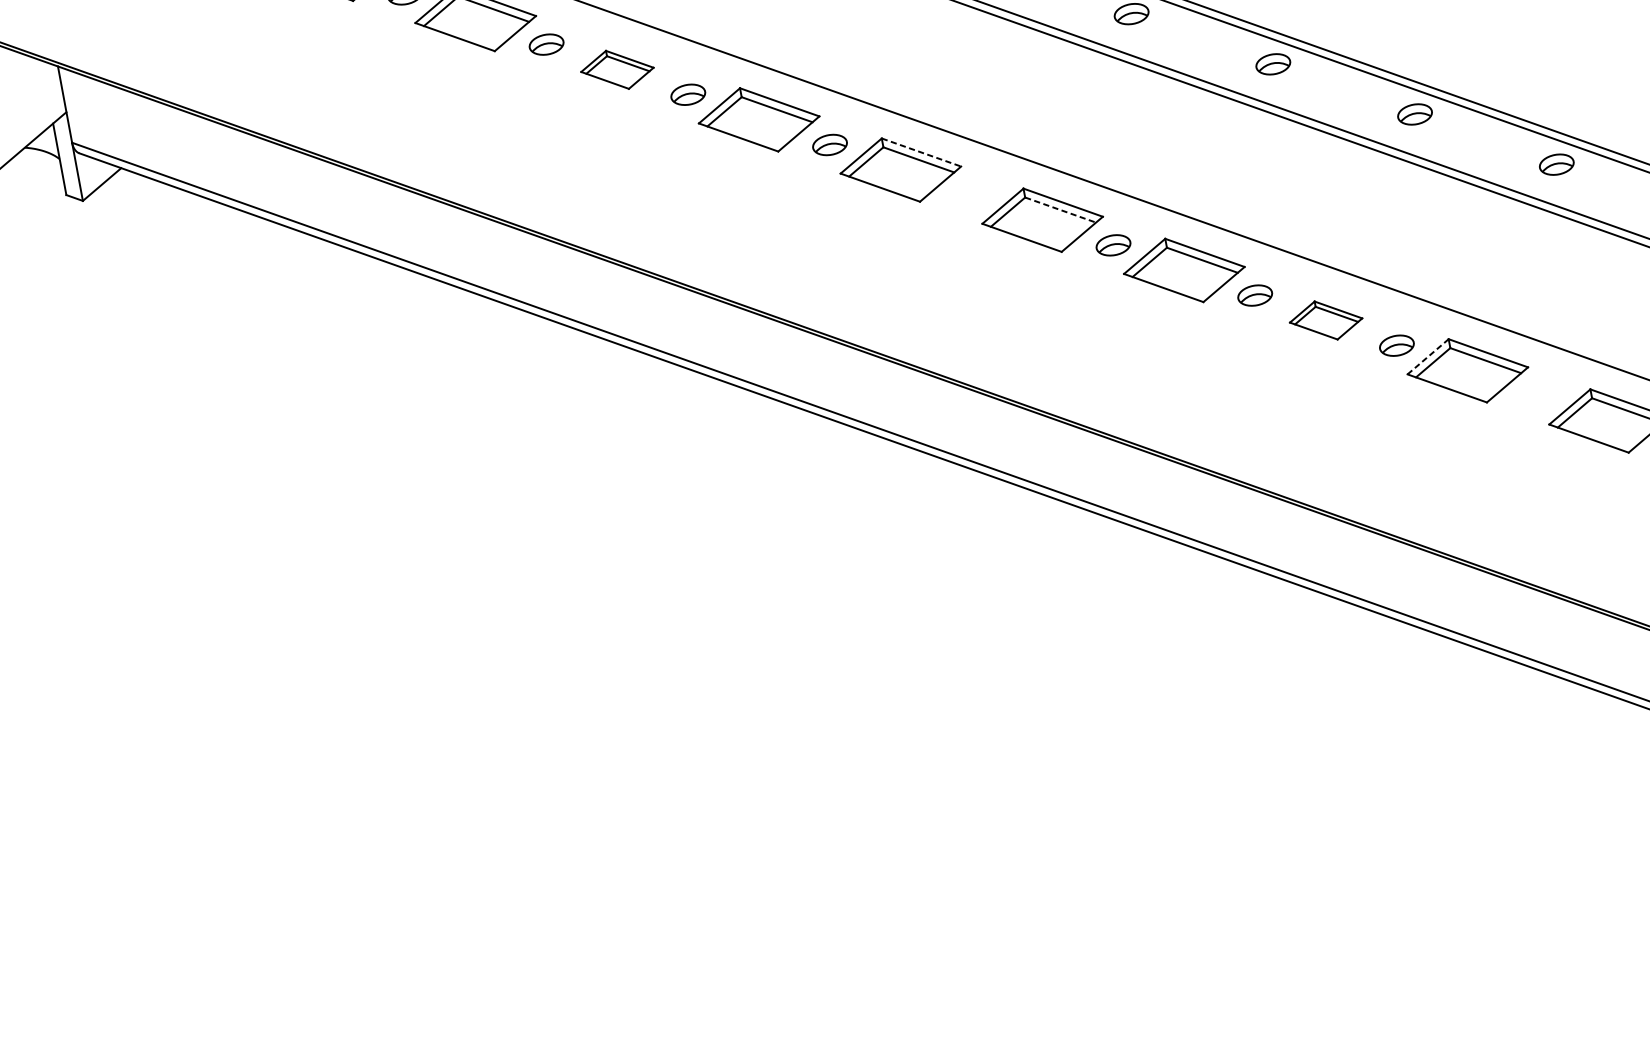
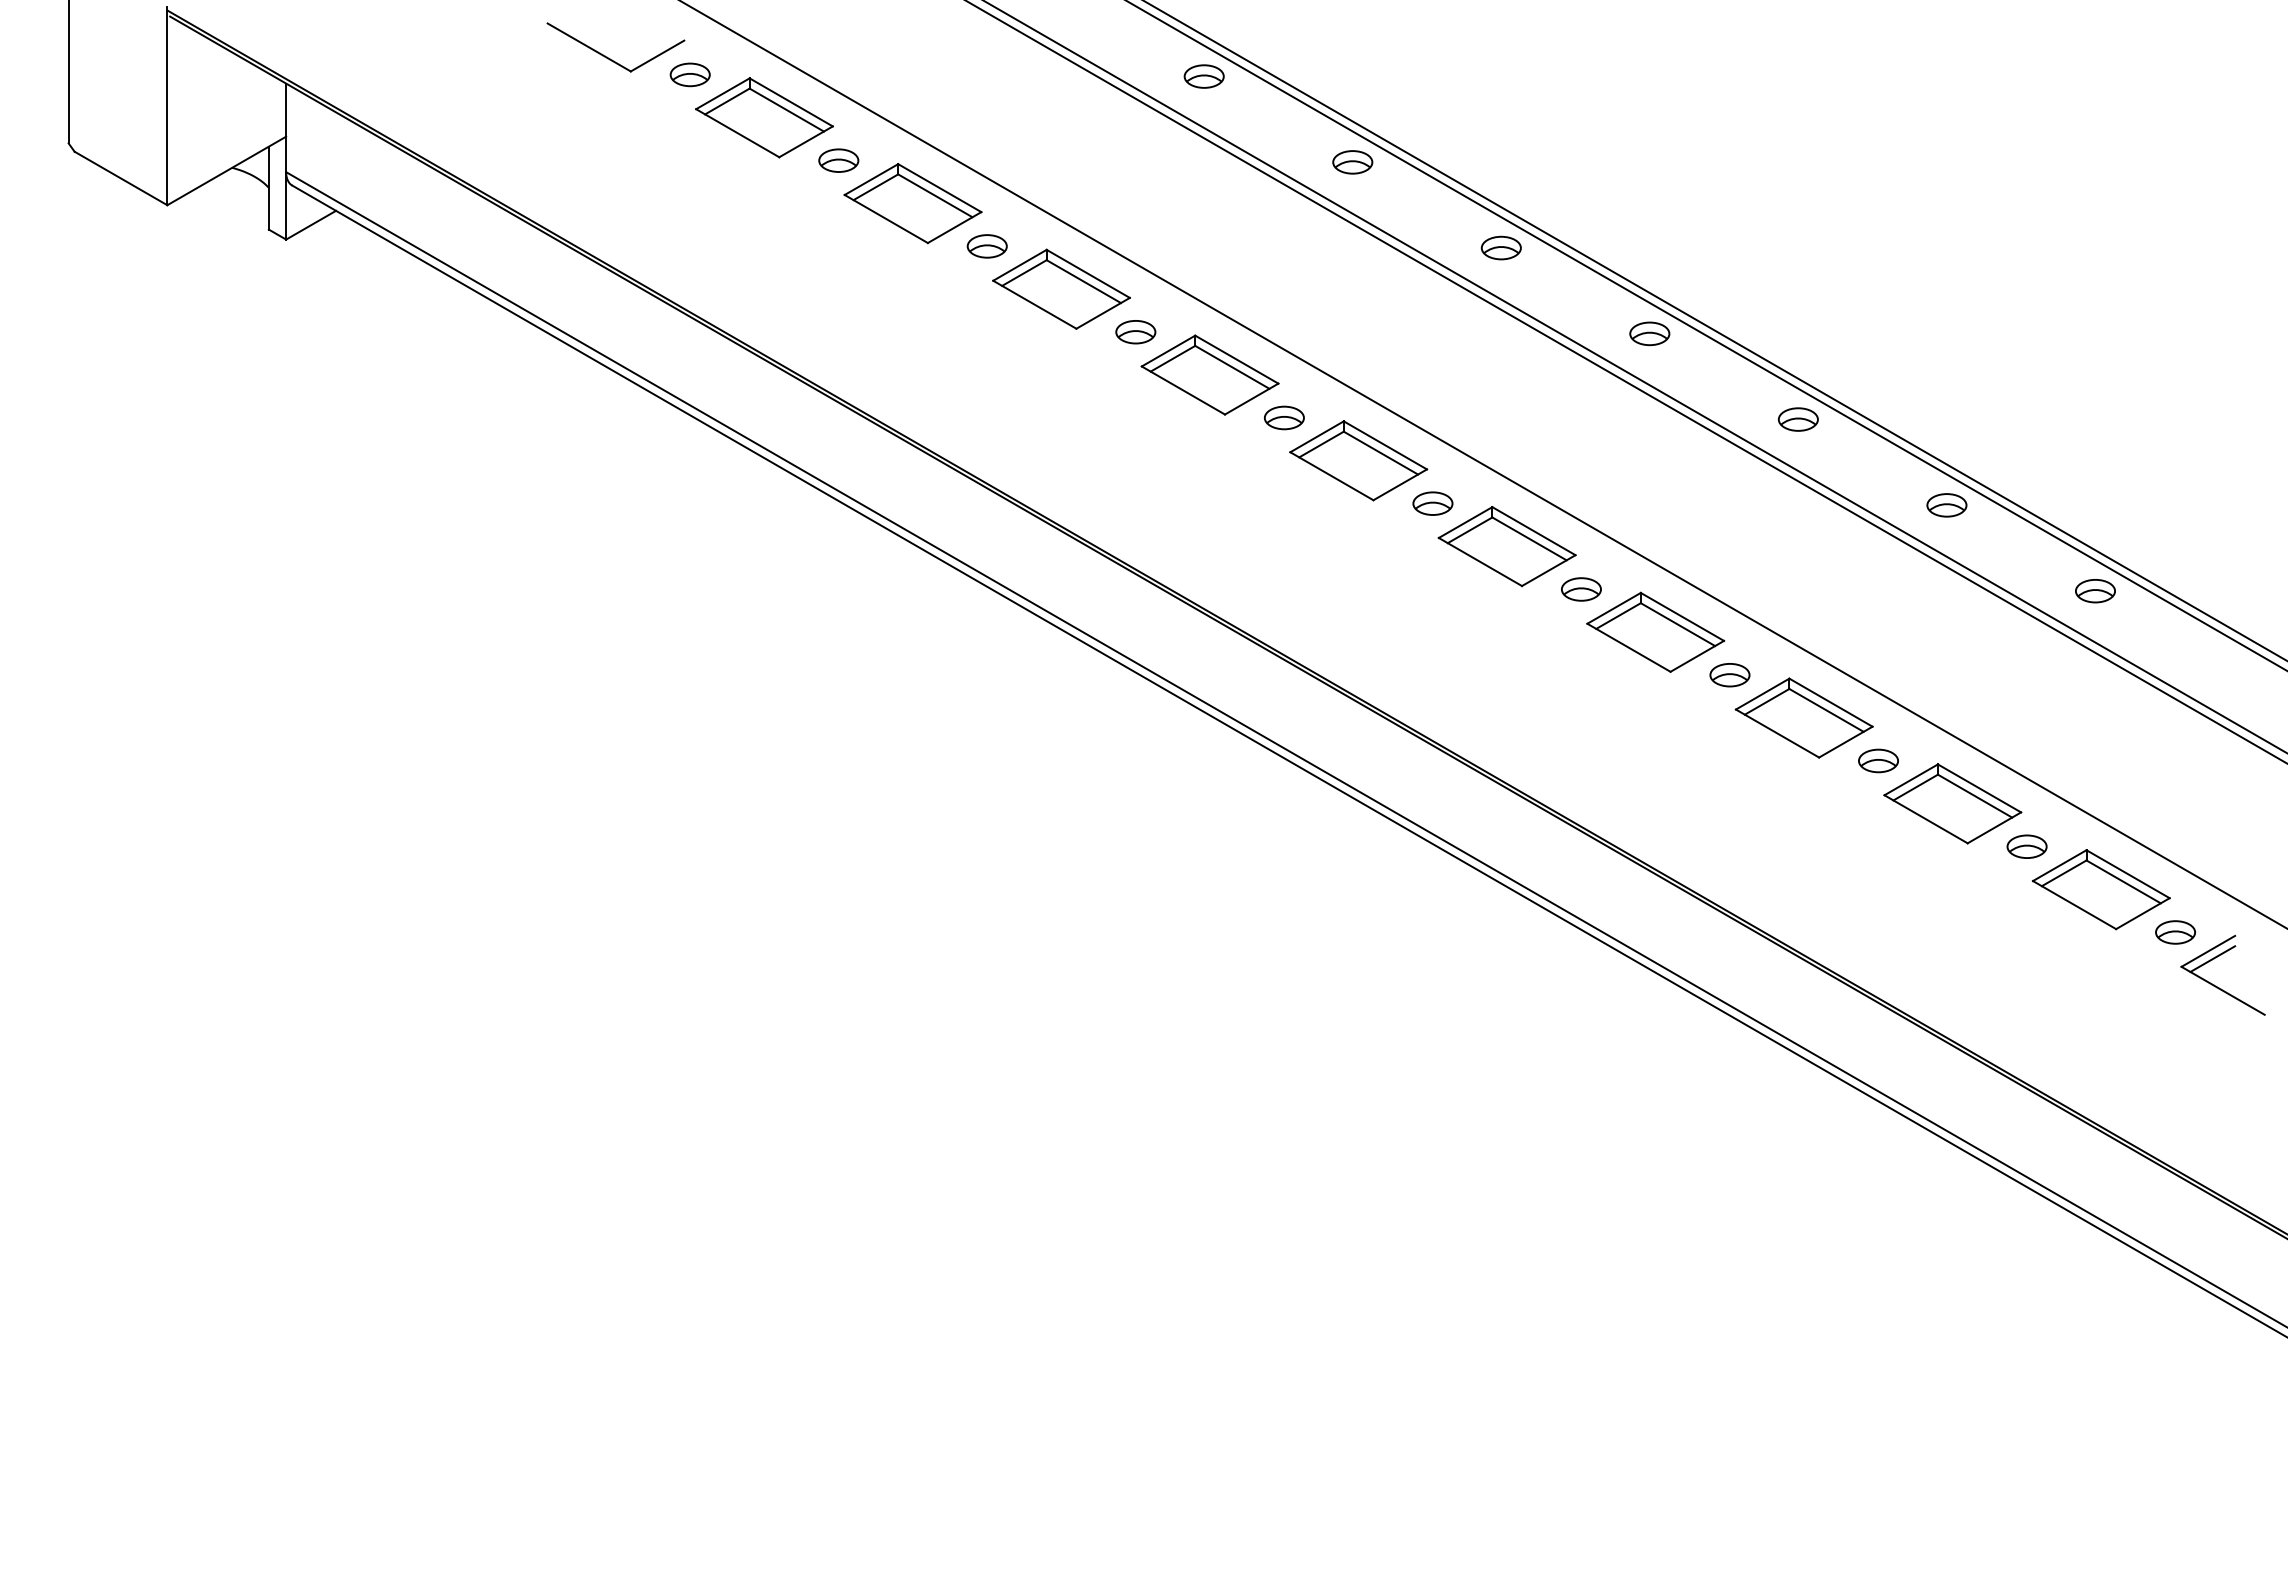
part: (616, 69) -> (912, 203), size x1.67
line: (922, 152) -> (1237, 359), dashed -> solid
part: (971, 194) -> (1284, 417), added
line: (1060, 210) -> (1380, 453), dashed -> solid
part: (1325, 319) -> (1655, 631), size x1.67
line: (1428, 357) -> (1762, 694), dashed -> solid
part: (1538, 395) -> (1878, 760), added

